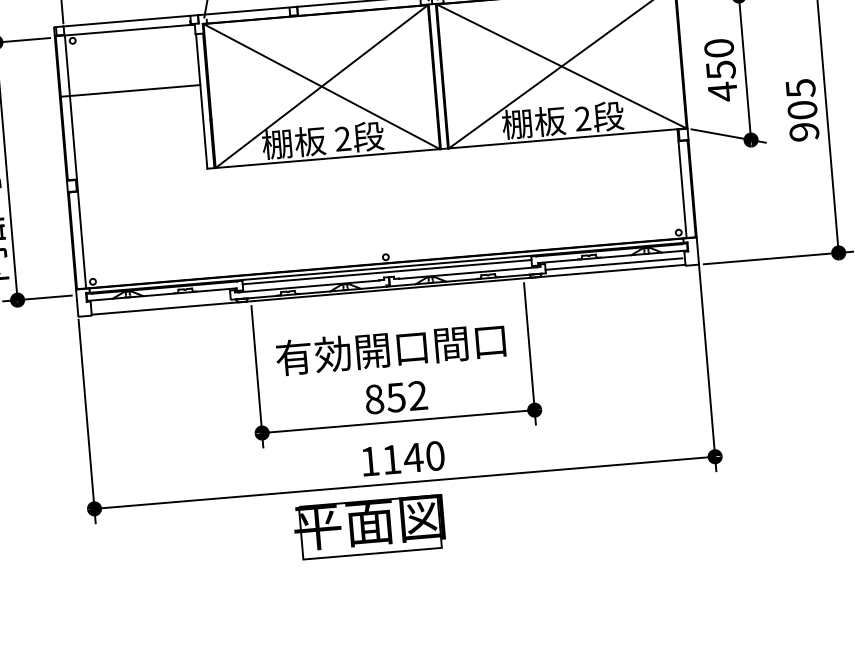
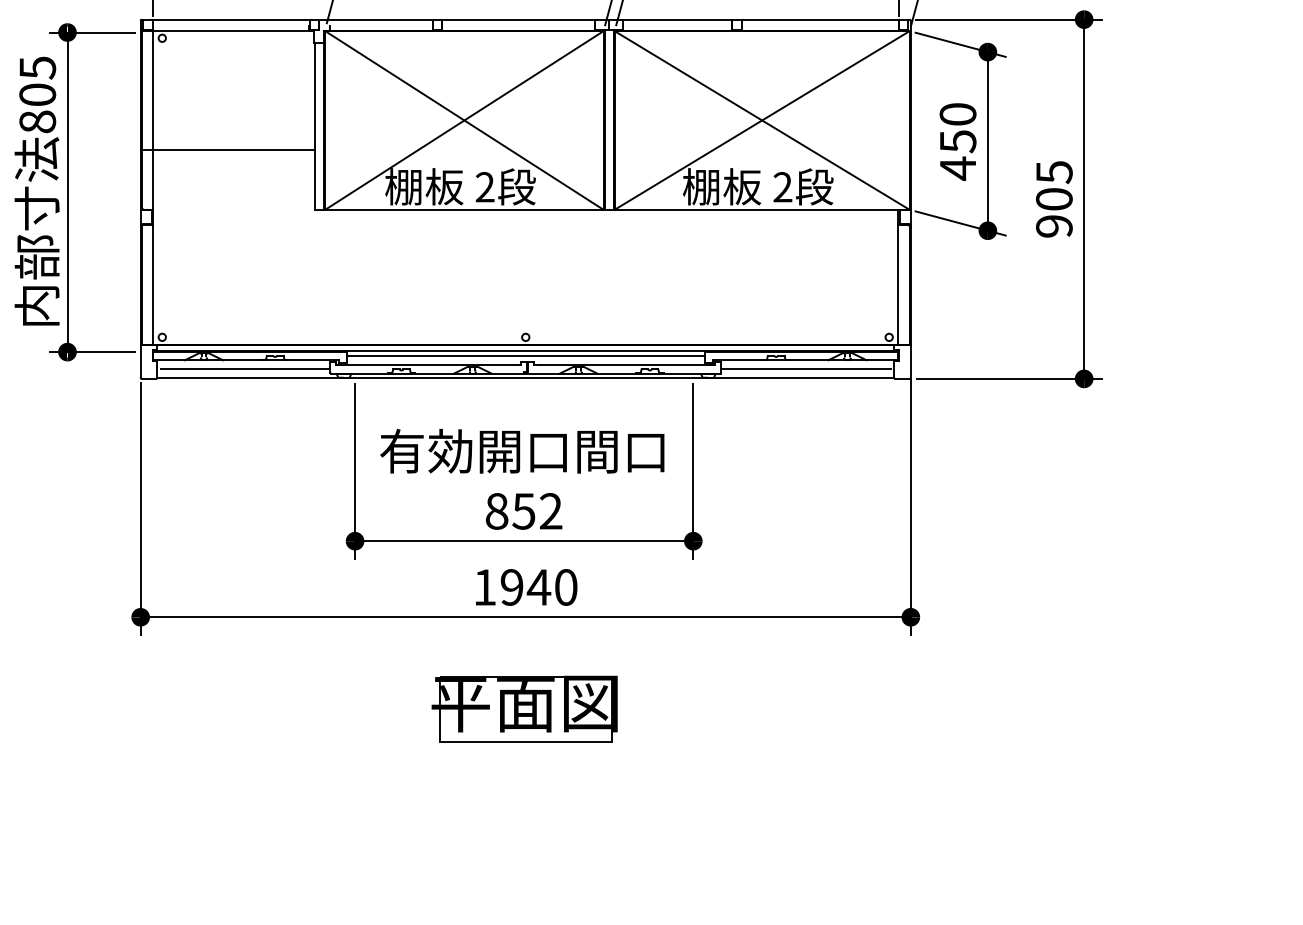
line: (129, 91) -> (227, 150), moved
line: (162, 302) -> (245, 369), added
text: (391, 459) -> (511, 587), 1140 -> 1940
part: (369, 526) -> (524, 708), moved

